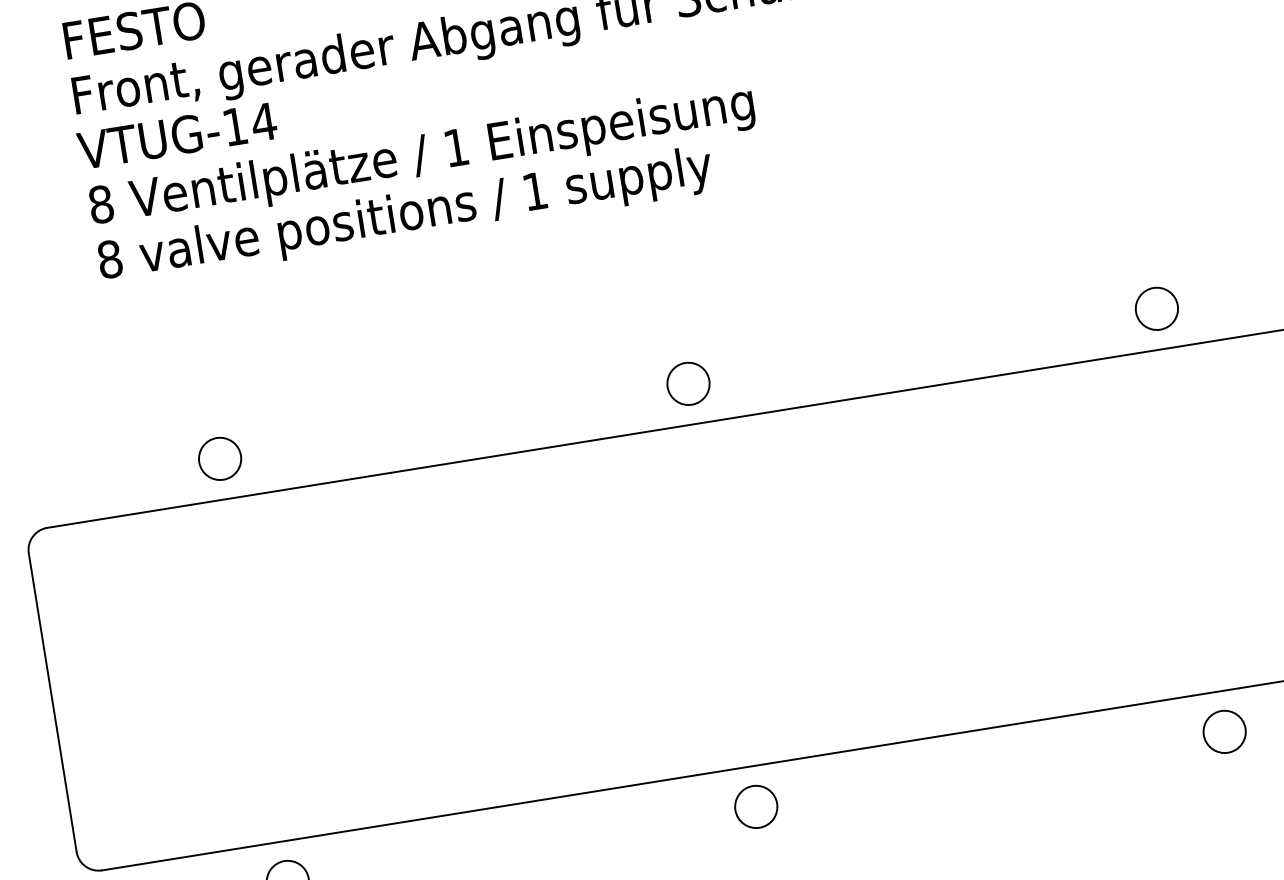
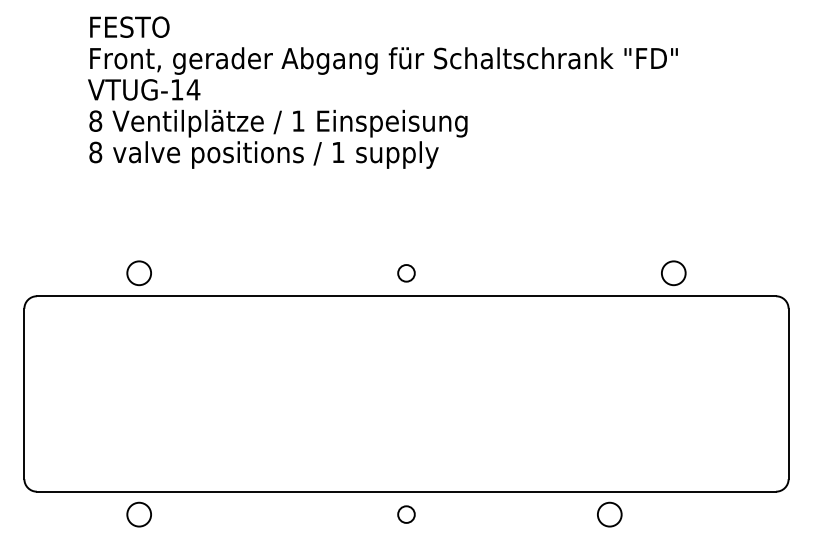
circle: (688, 384) -> (406, 273), size x0.7
circle: (1224, 731) -> (609, 514), moved
circle: (756, 806) -> (406, 514), size x0.7

